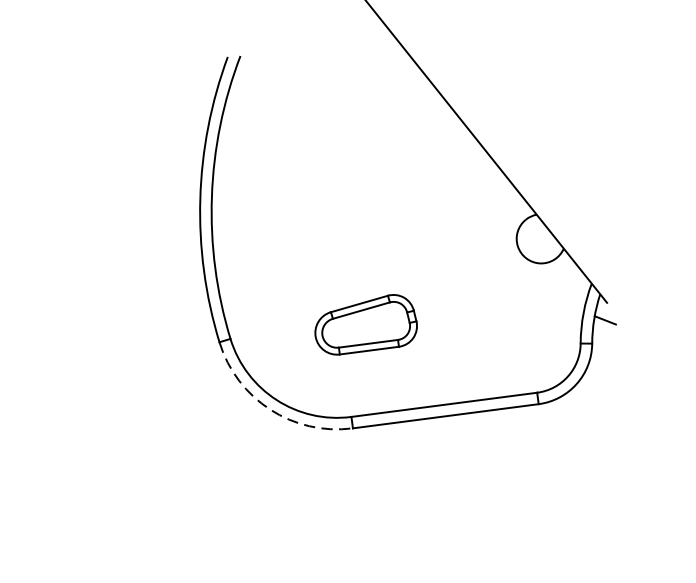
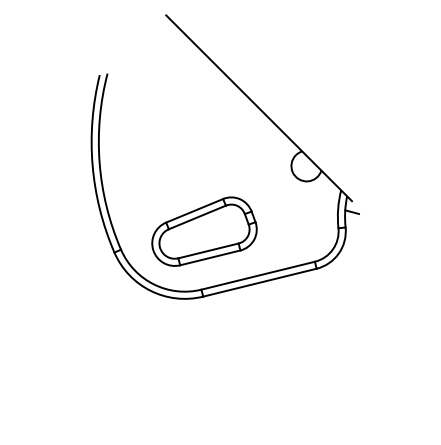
part: (366, 324) -> (204, 231), size x1.67
arc: (270, 409) -> (150, 290), dashed -> solid

